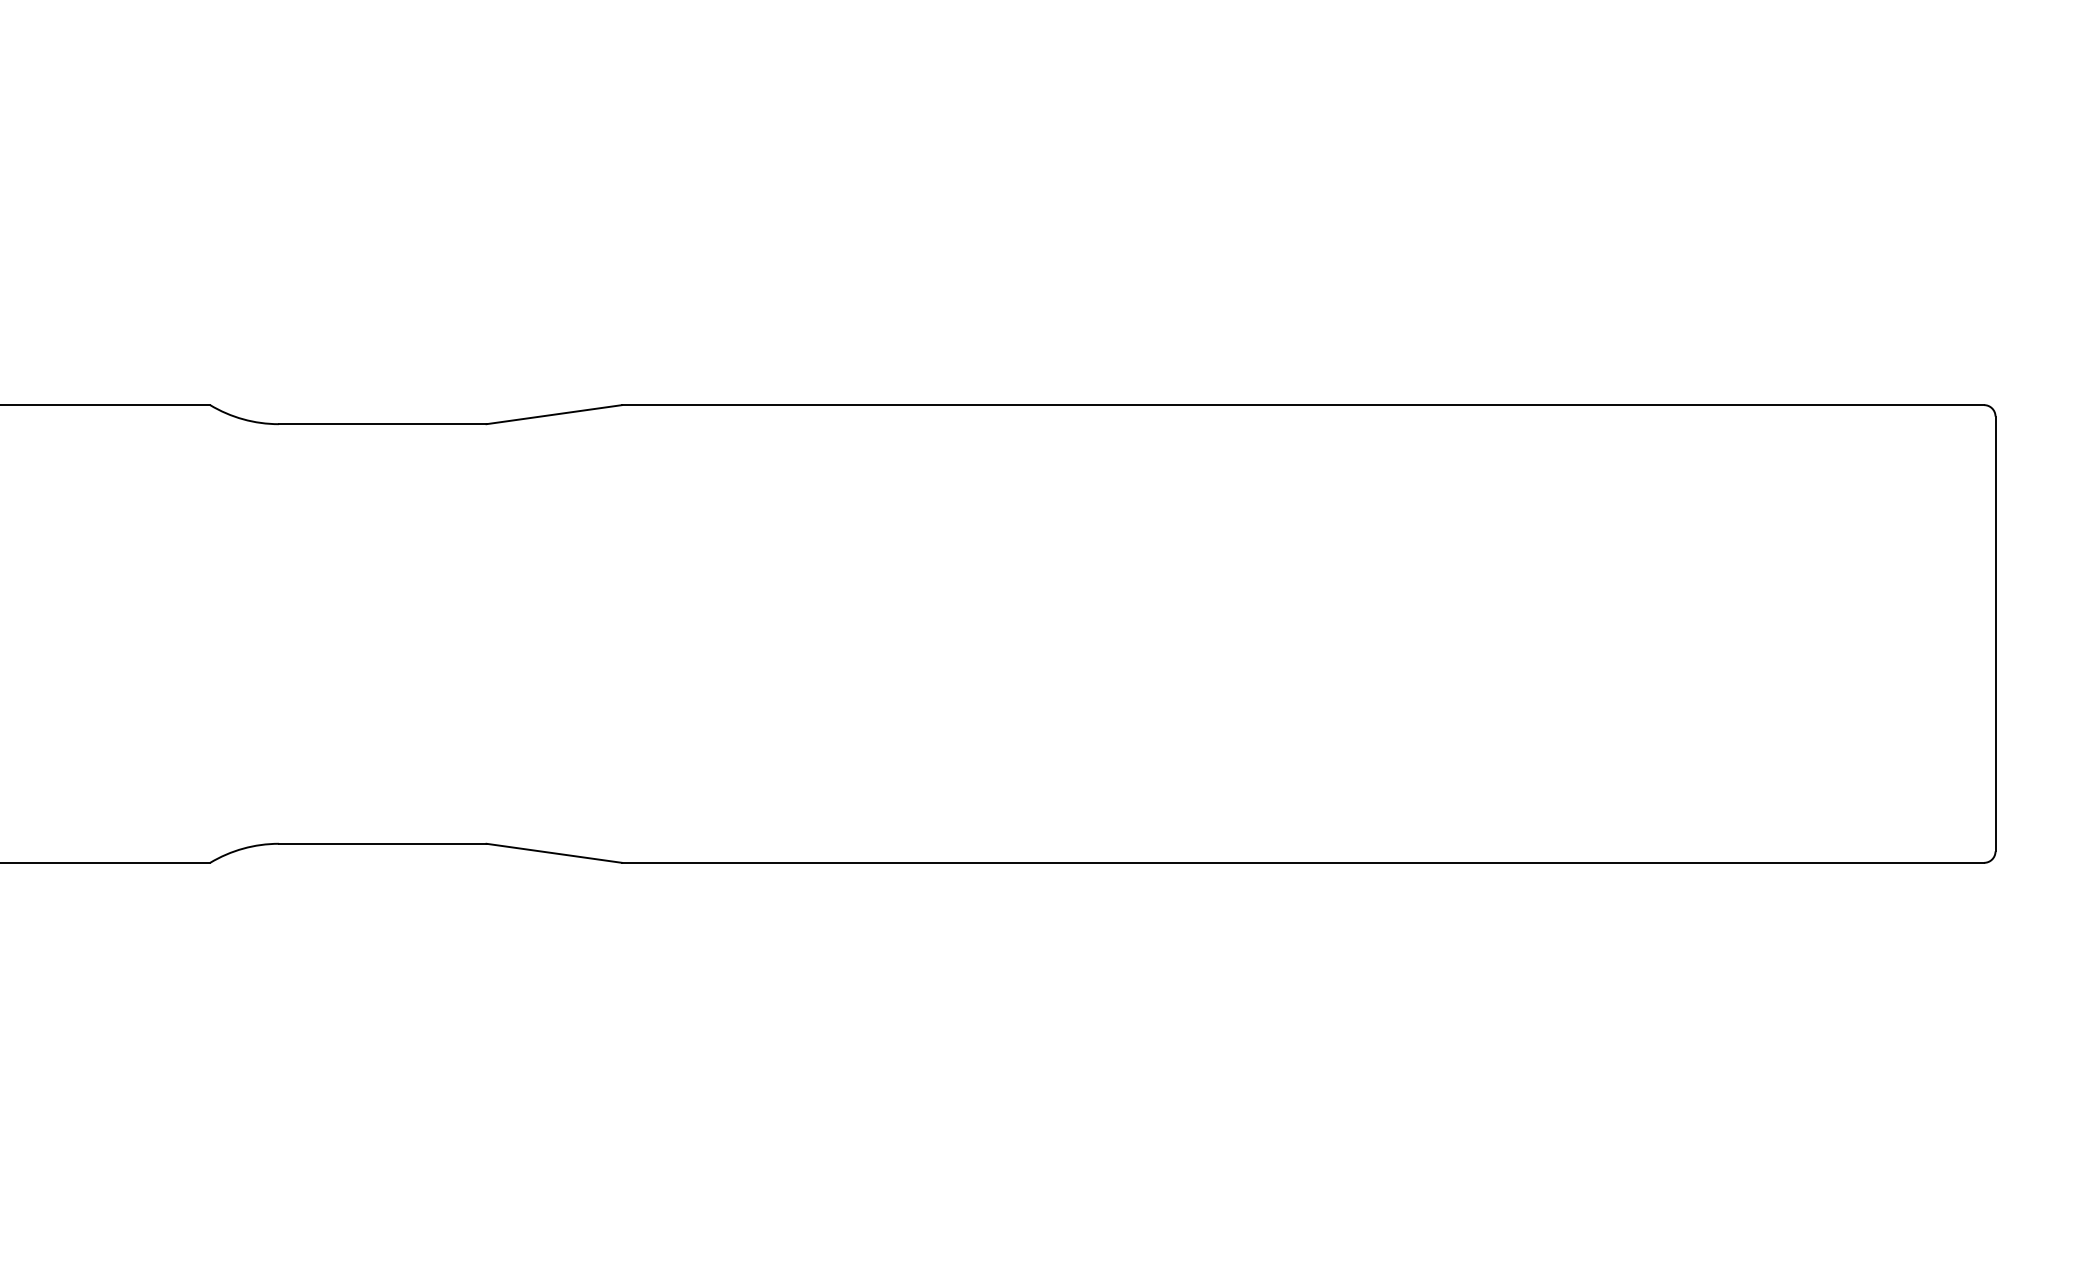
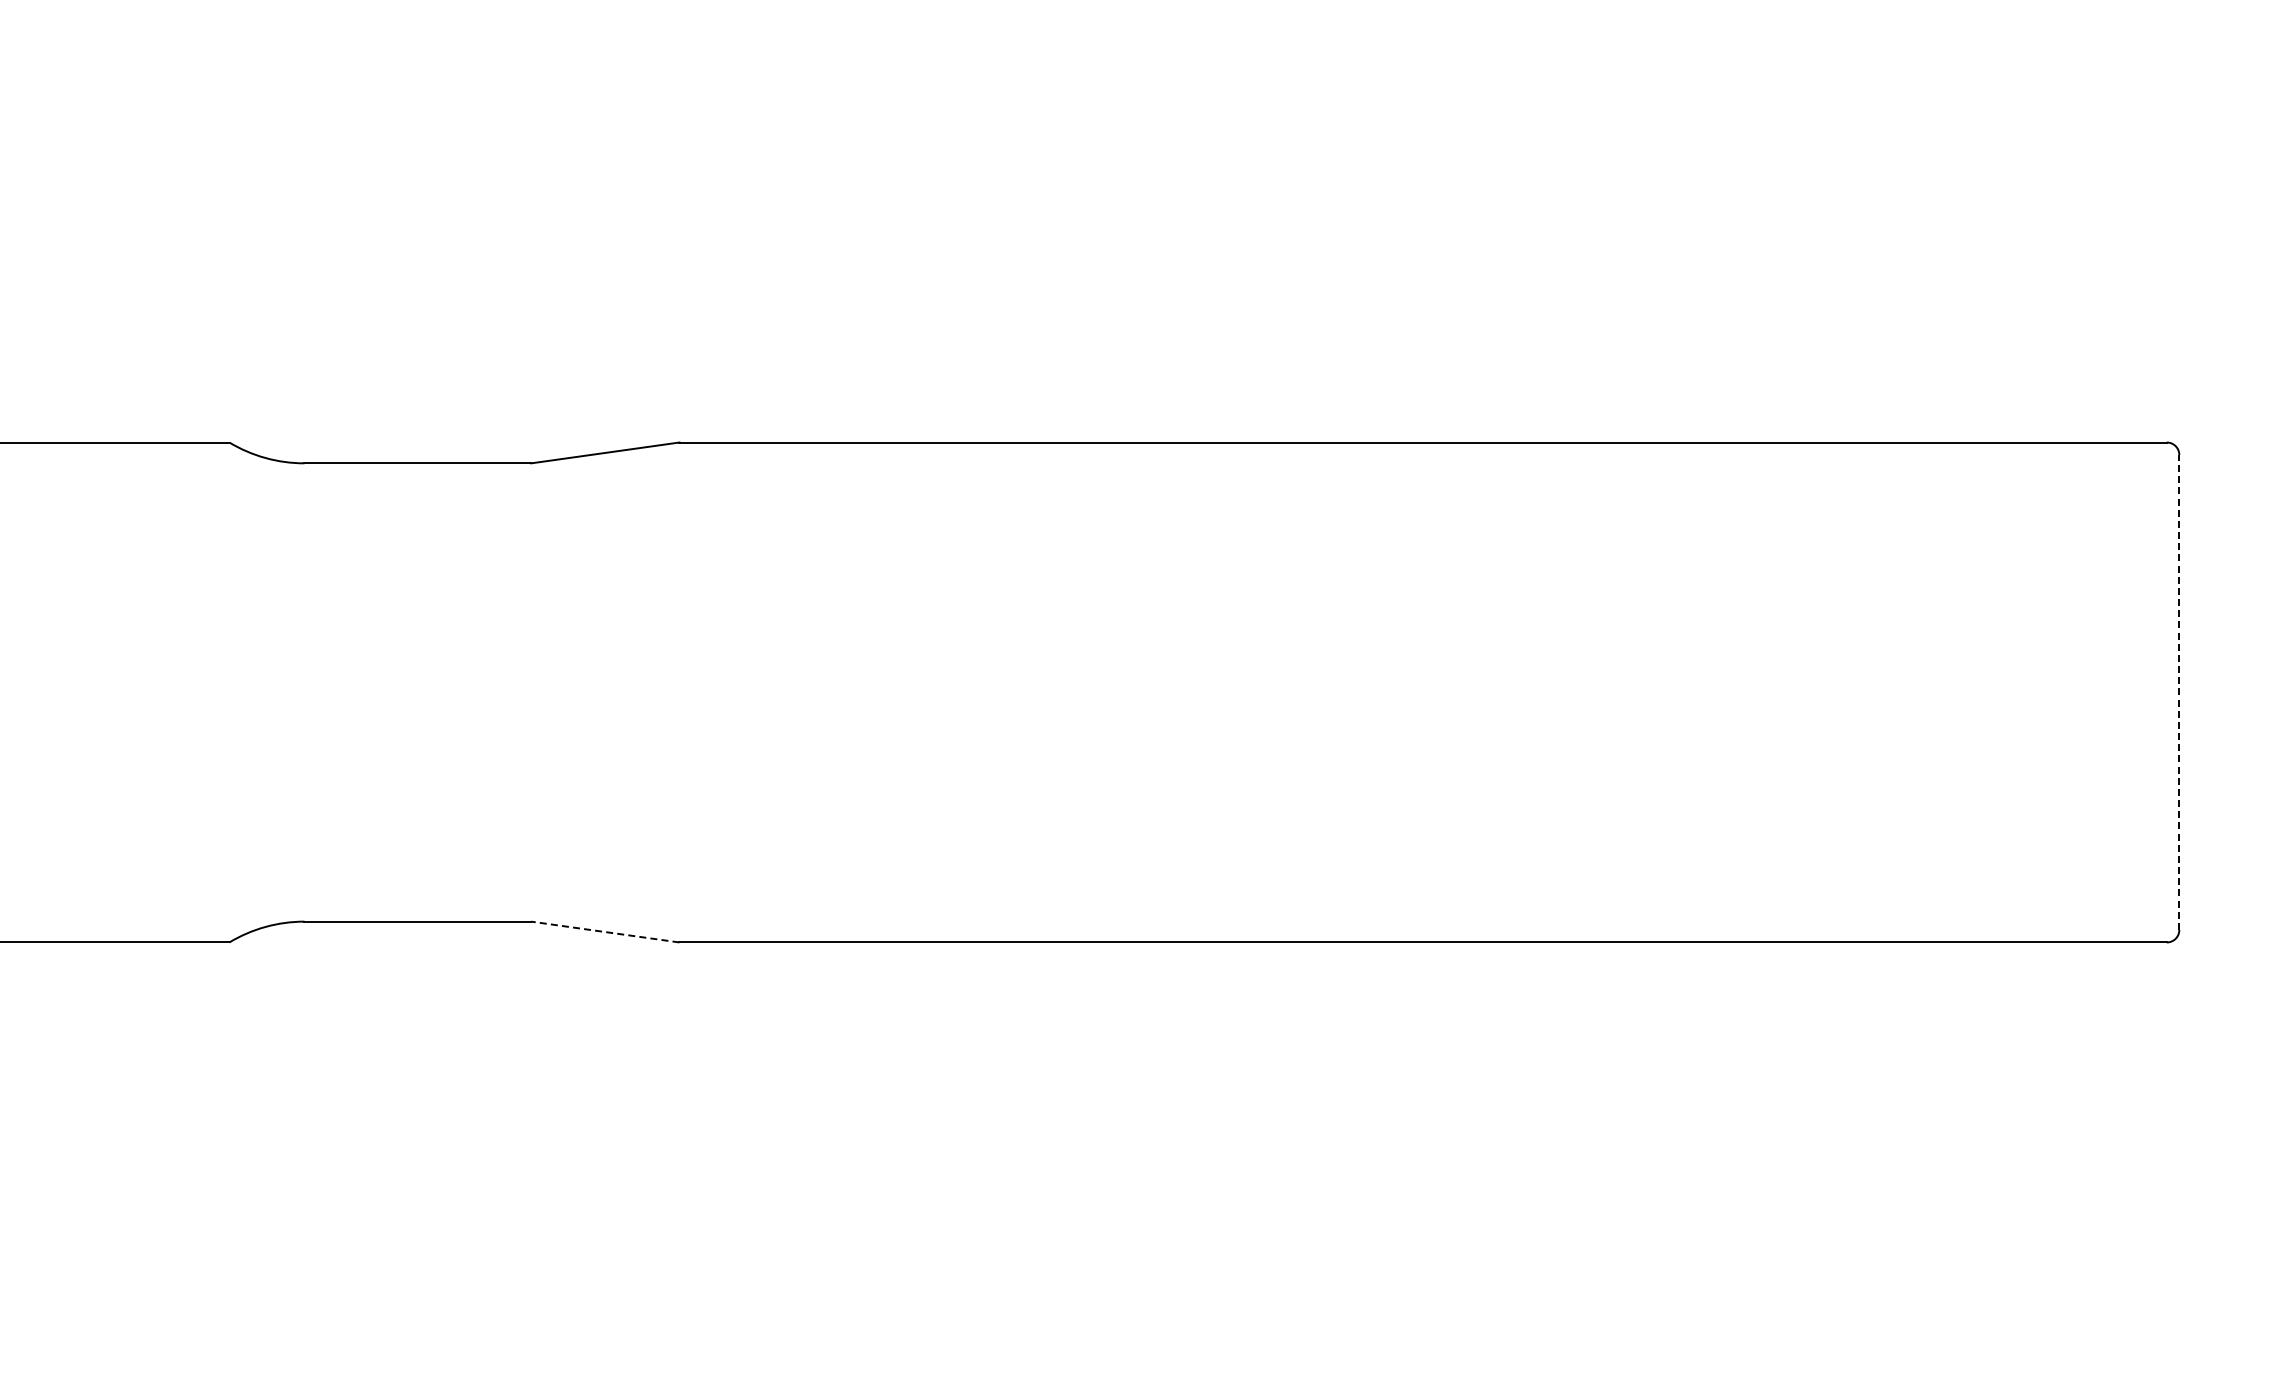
line: (1995, 633) -> (2179, 691), solid -> dashed
line: (554, 853) -> (605, 932), solid -> dashed

